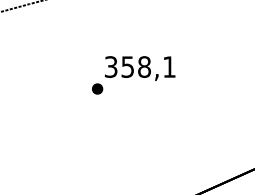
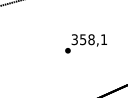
text: (132, 74) -> (85, 43), moved

